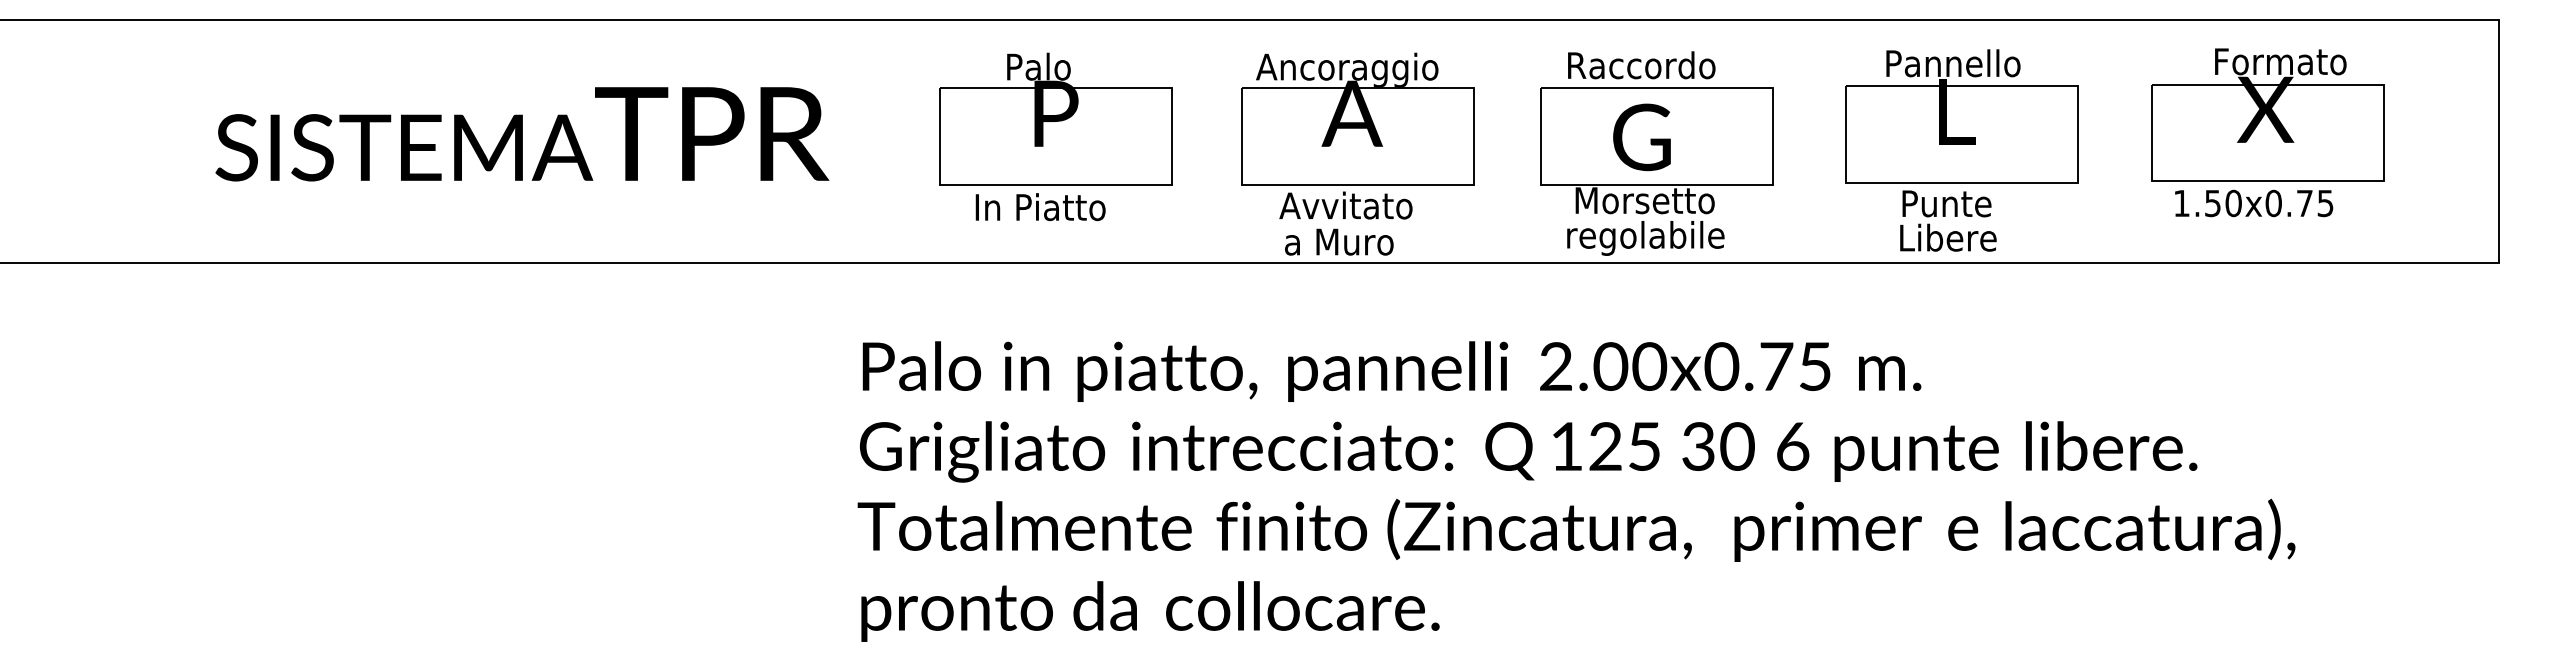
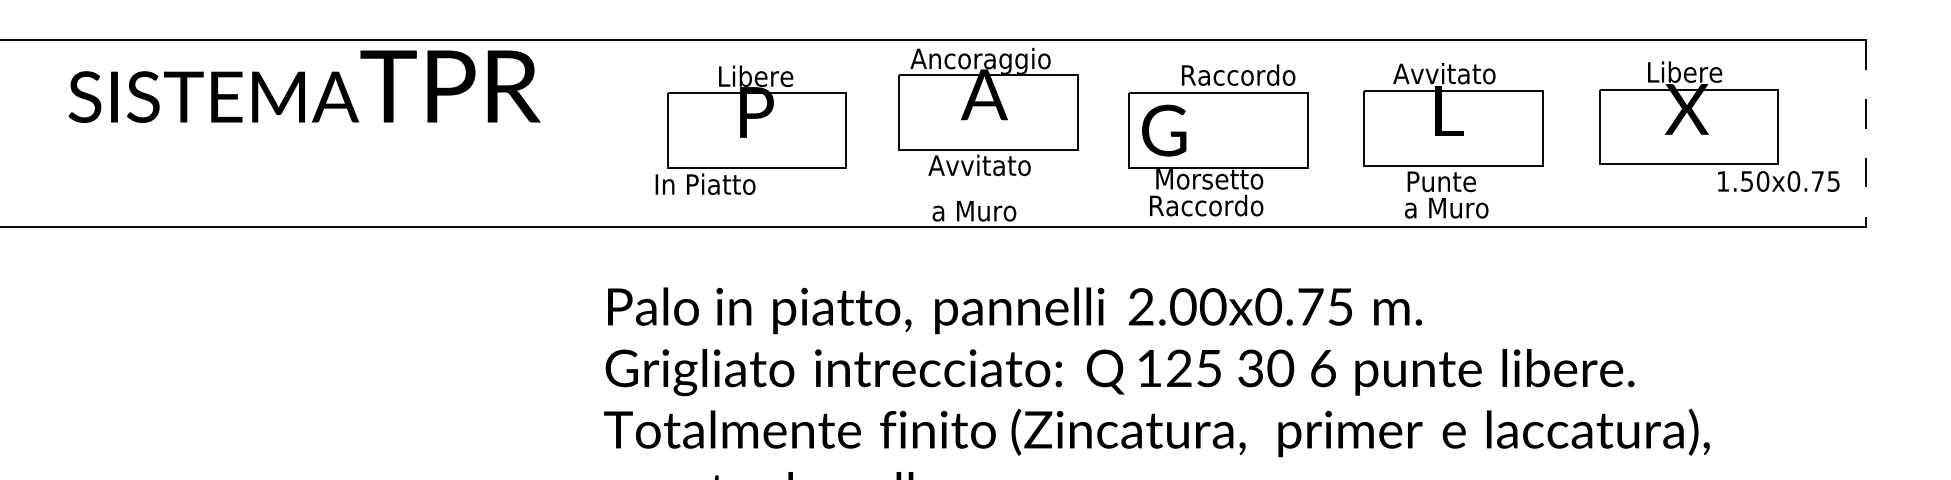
text: (2282, 61) -> (1699, 72), Formato -> Libere
text: (1951, 63) -> (1445, 73), Pannello -> Avvitato
text: (1641, 65) -> (1238, 75), moved
text: (1056, 66) -> (756, 76), Palo -> Libere
text: (522, 134) -> (304, 86), moved
part: (1357, 135) -> (988, 111), moved
text: (1641, 137) -> (1163, 130), moved
line: (2498, 141) -> (1866, 133), solid -> dashed
text: (2254, 203) -> (1779, 181), moved
text: (1040, 207) -> (705, 184), moved
text: (1953, 237) -> (1446, 207), Libere -> a Muro
text: (1645, 238) -> (1209, 208), regolabile -> Raccordo

